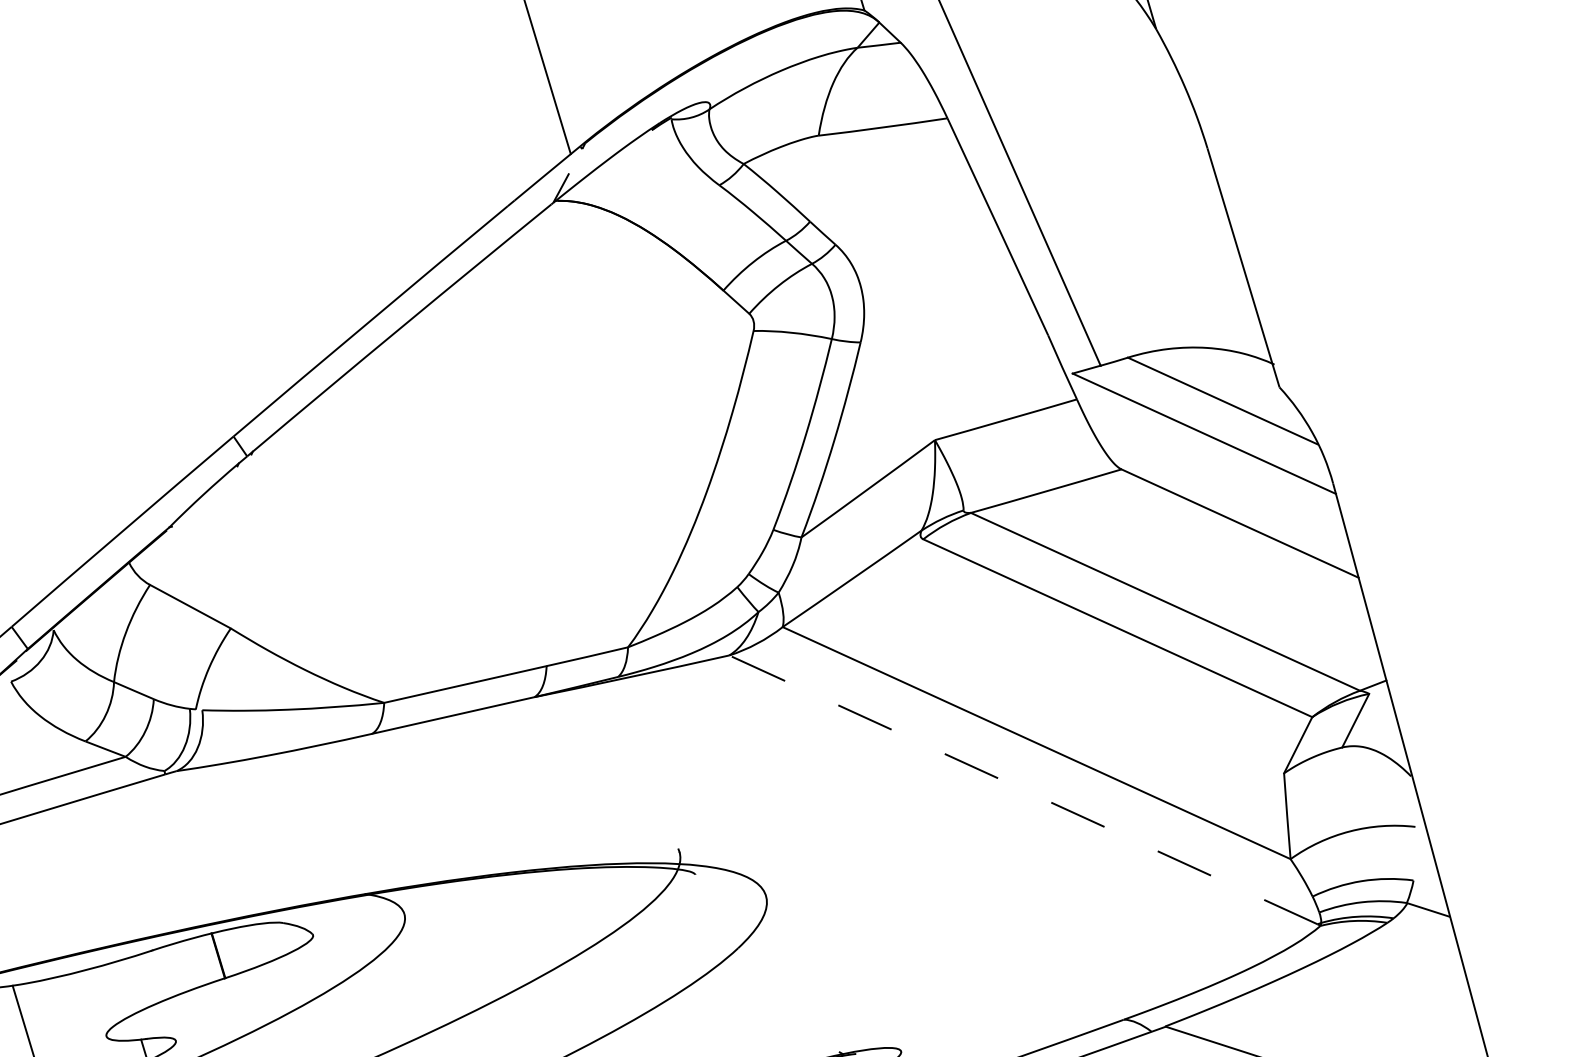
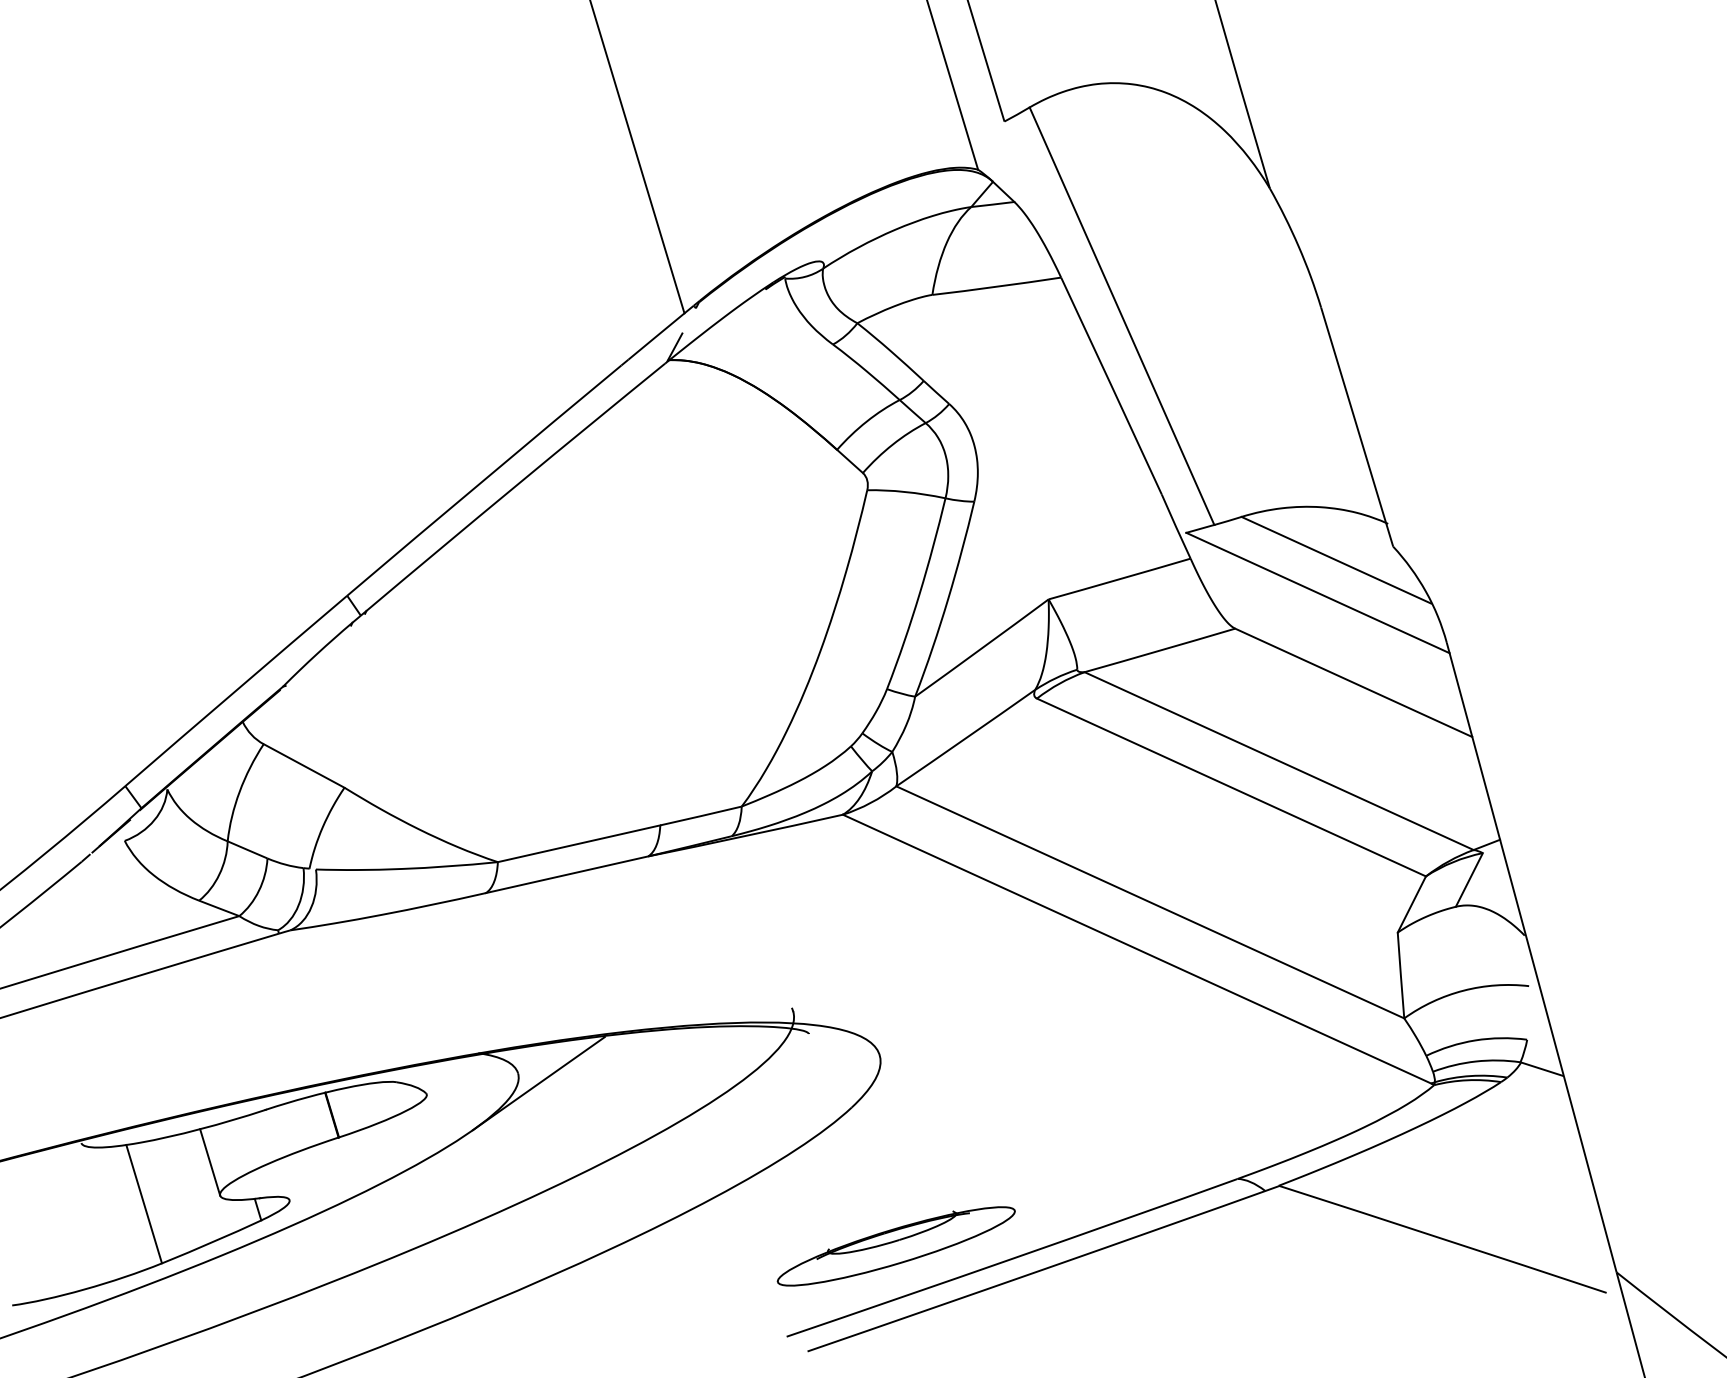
line: (1022, 789) -> (1136, 948), dashed -> solid
line: (424, 924) -> (538, 1083), added
line: (96, 1003) -> (210, 1162), added

